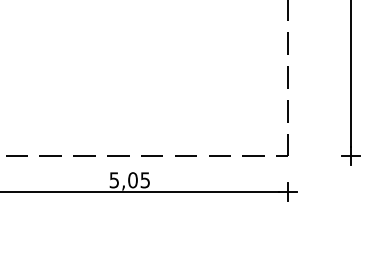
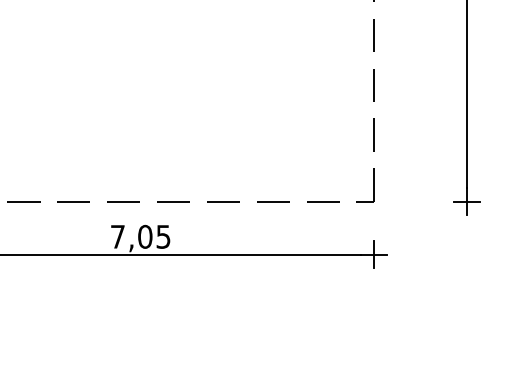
text: (113, 180) -> (116, 237), 5,05 -> 7,05

